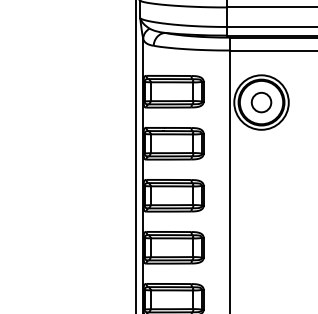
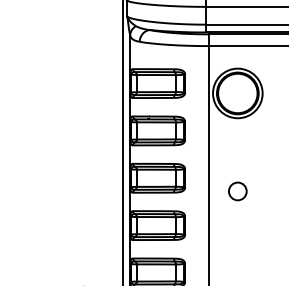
circle: (261, 102) -> (237, 191), moved

